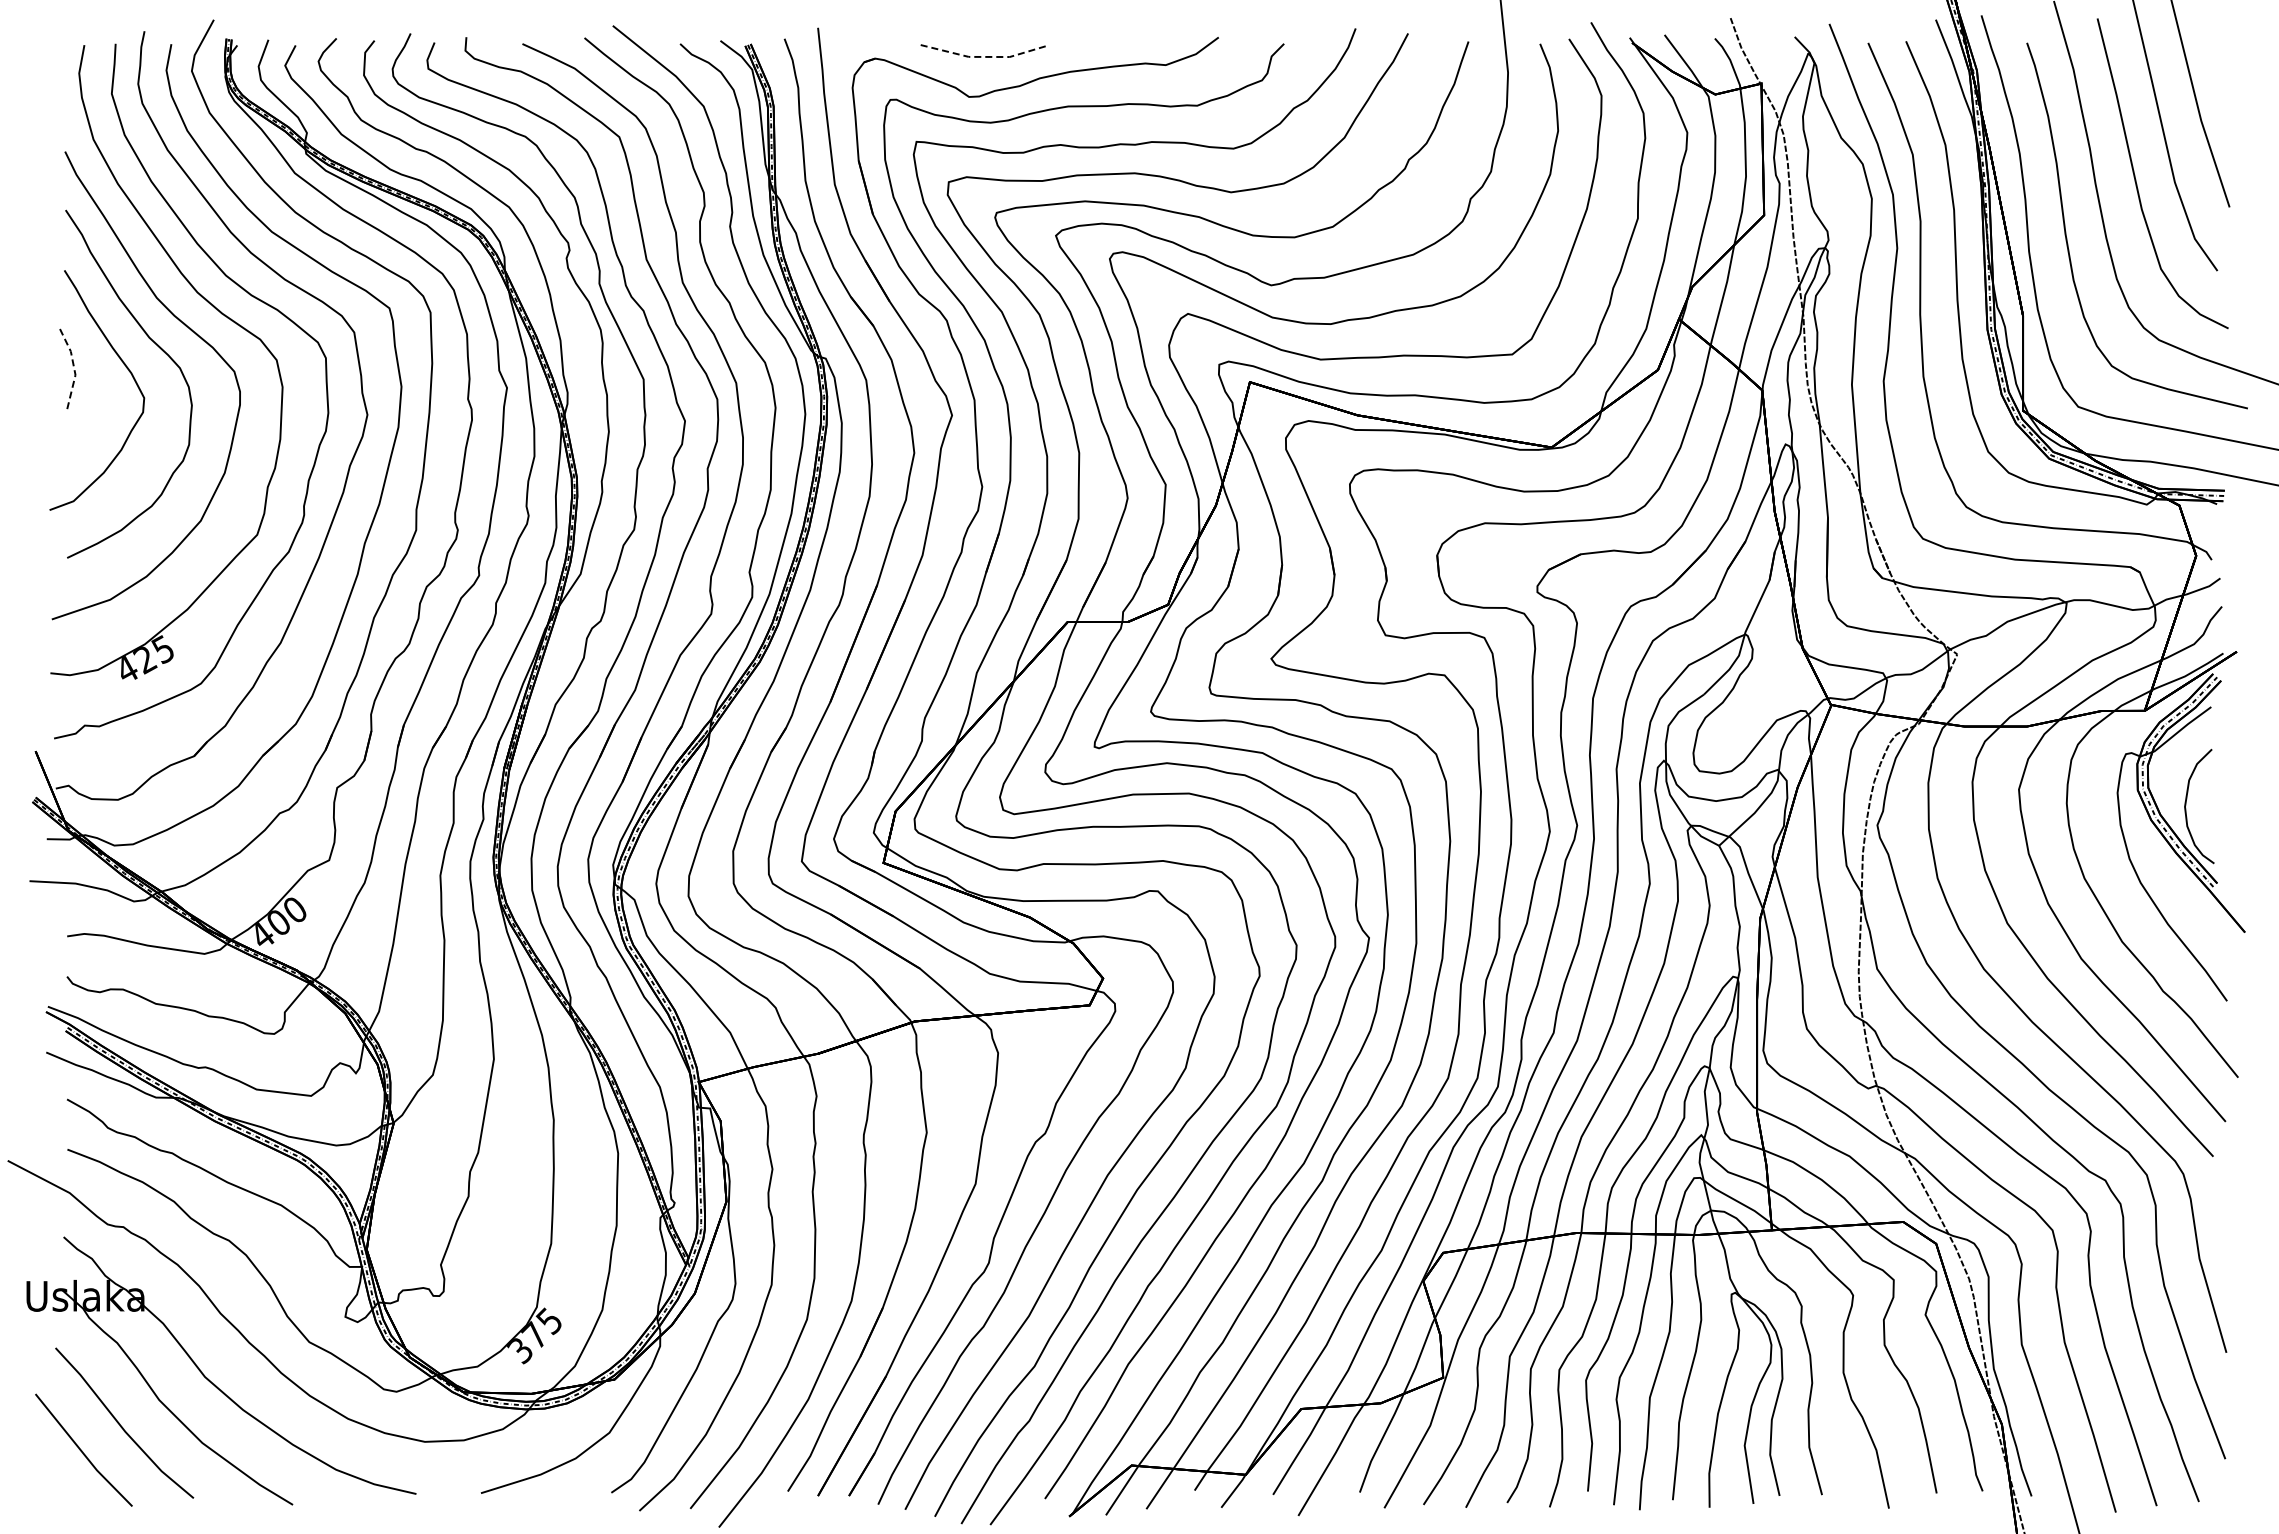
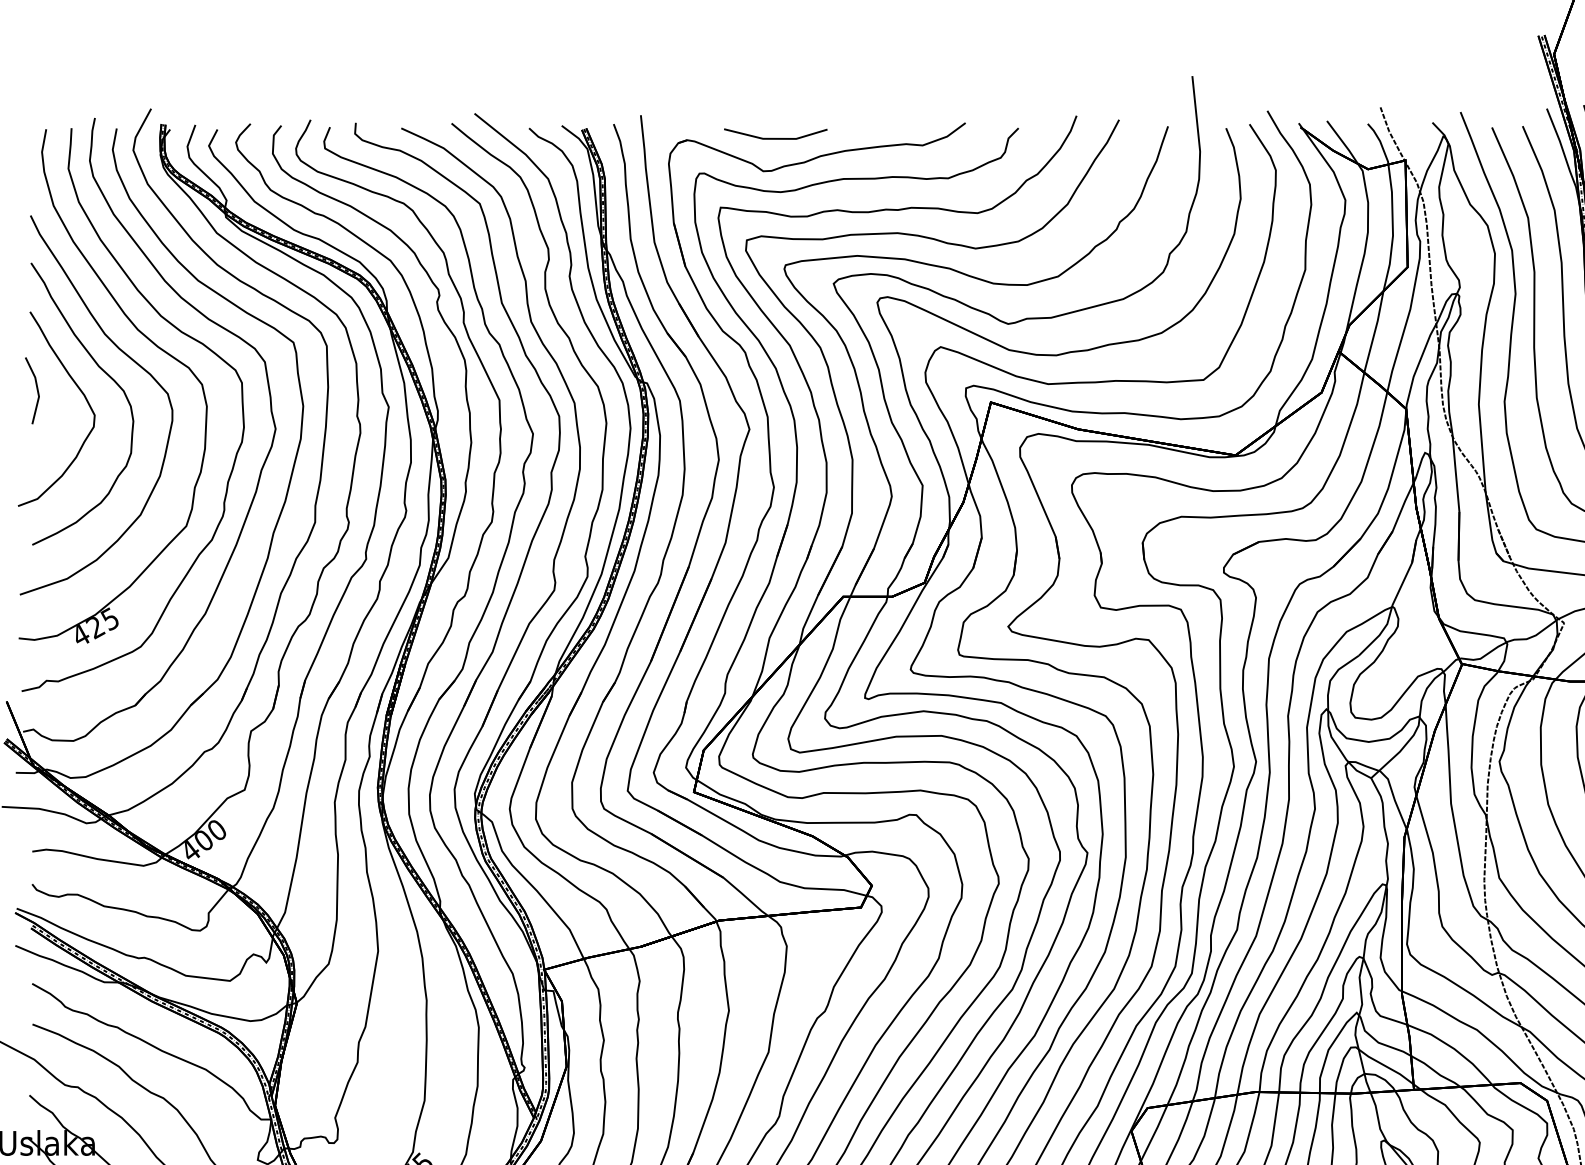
line: (985, 56) -> (776, 138), dashed -> solid
line: (73, 366) -> (37, 389), dashed -> solid

